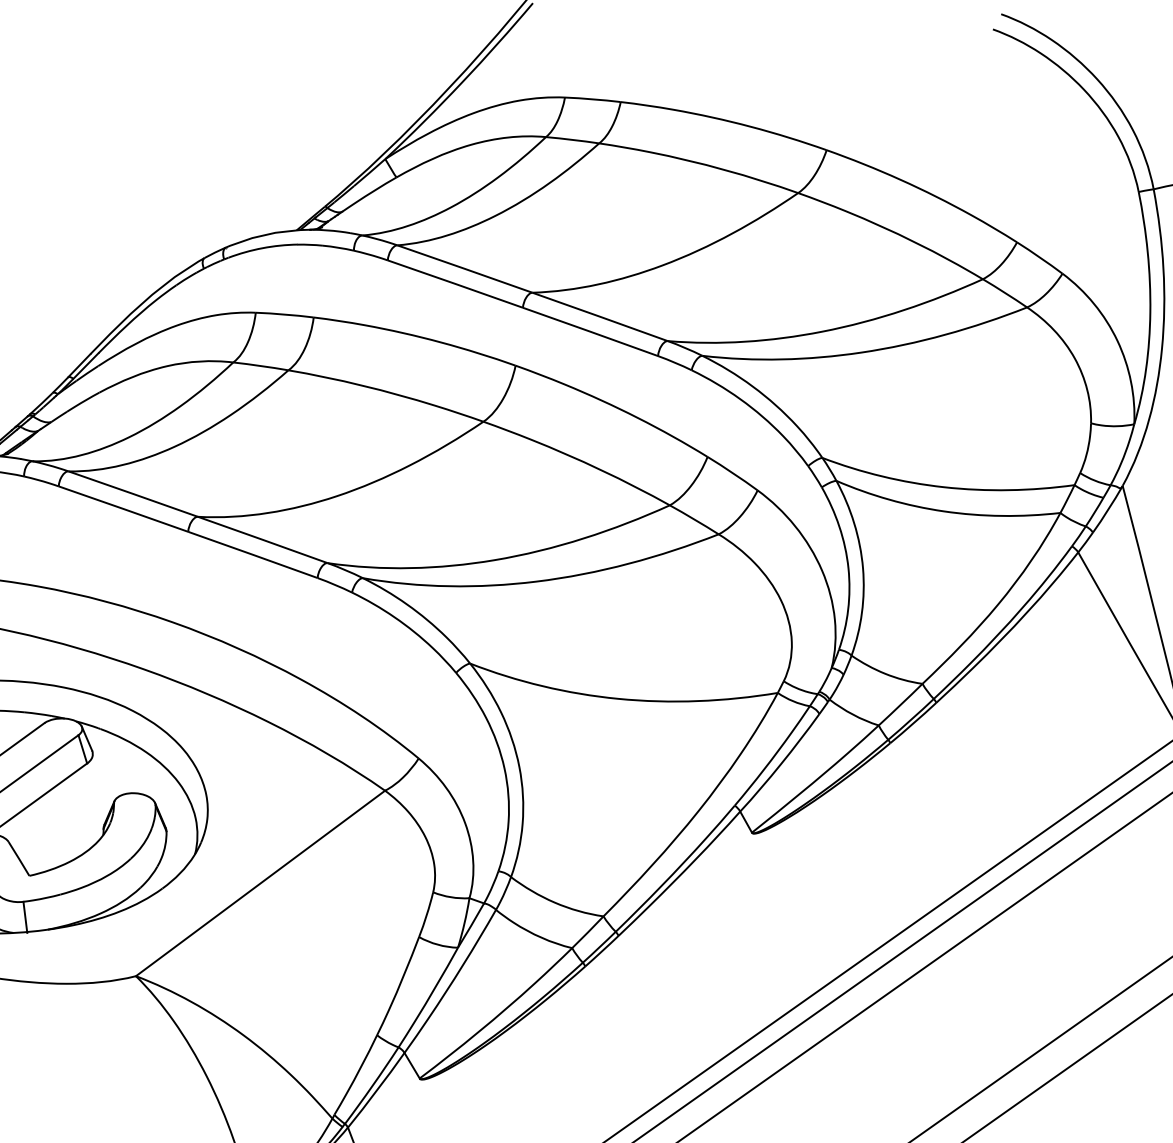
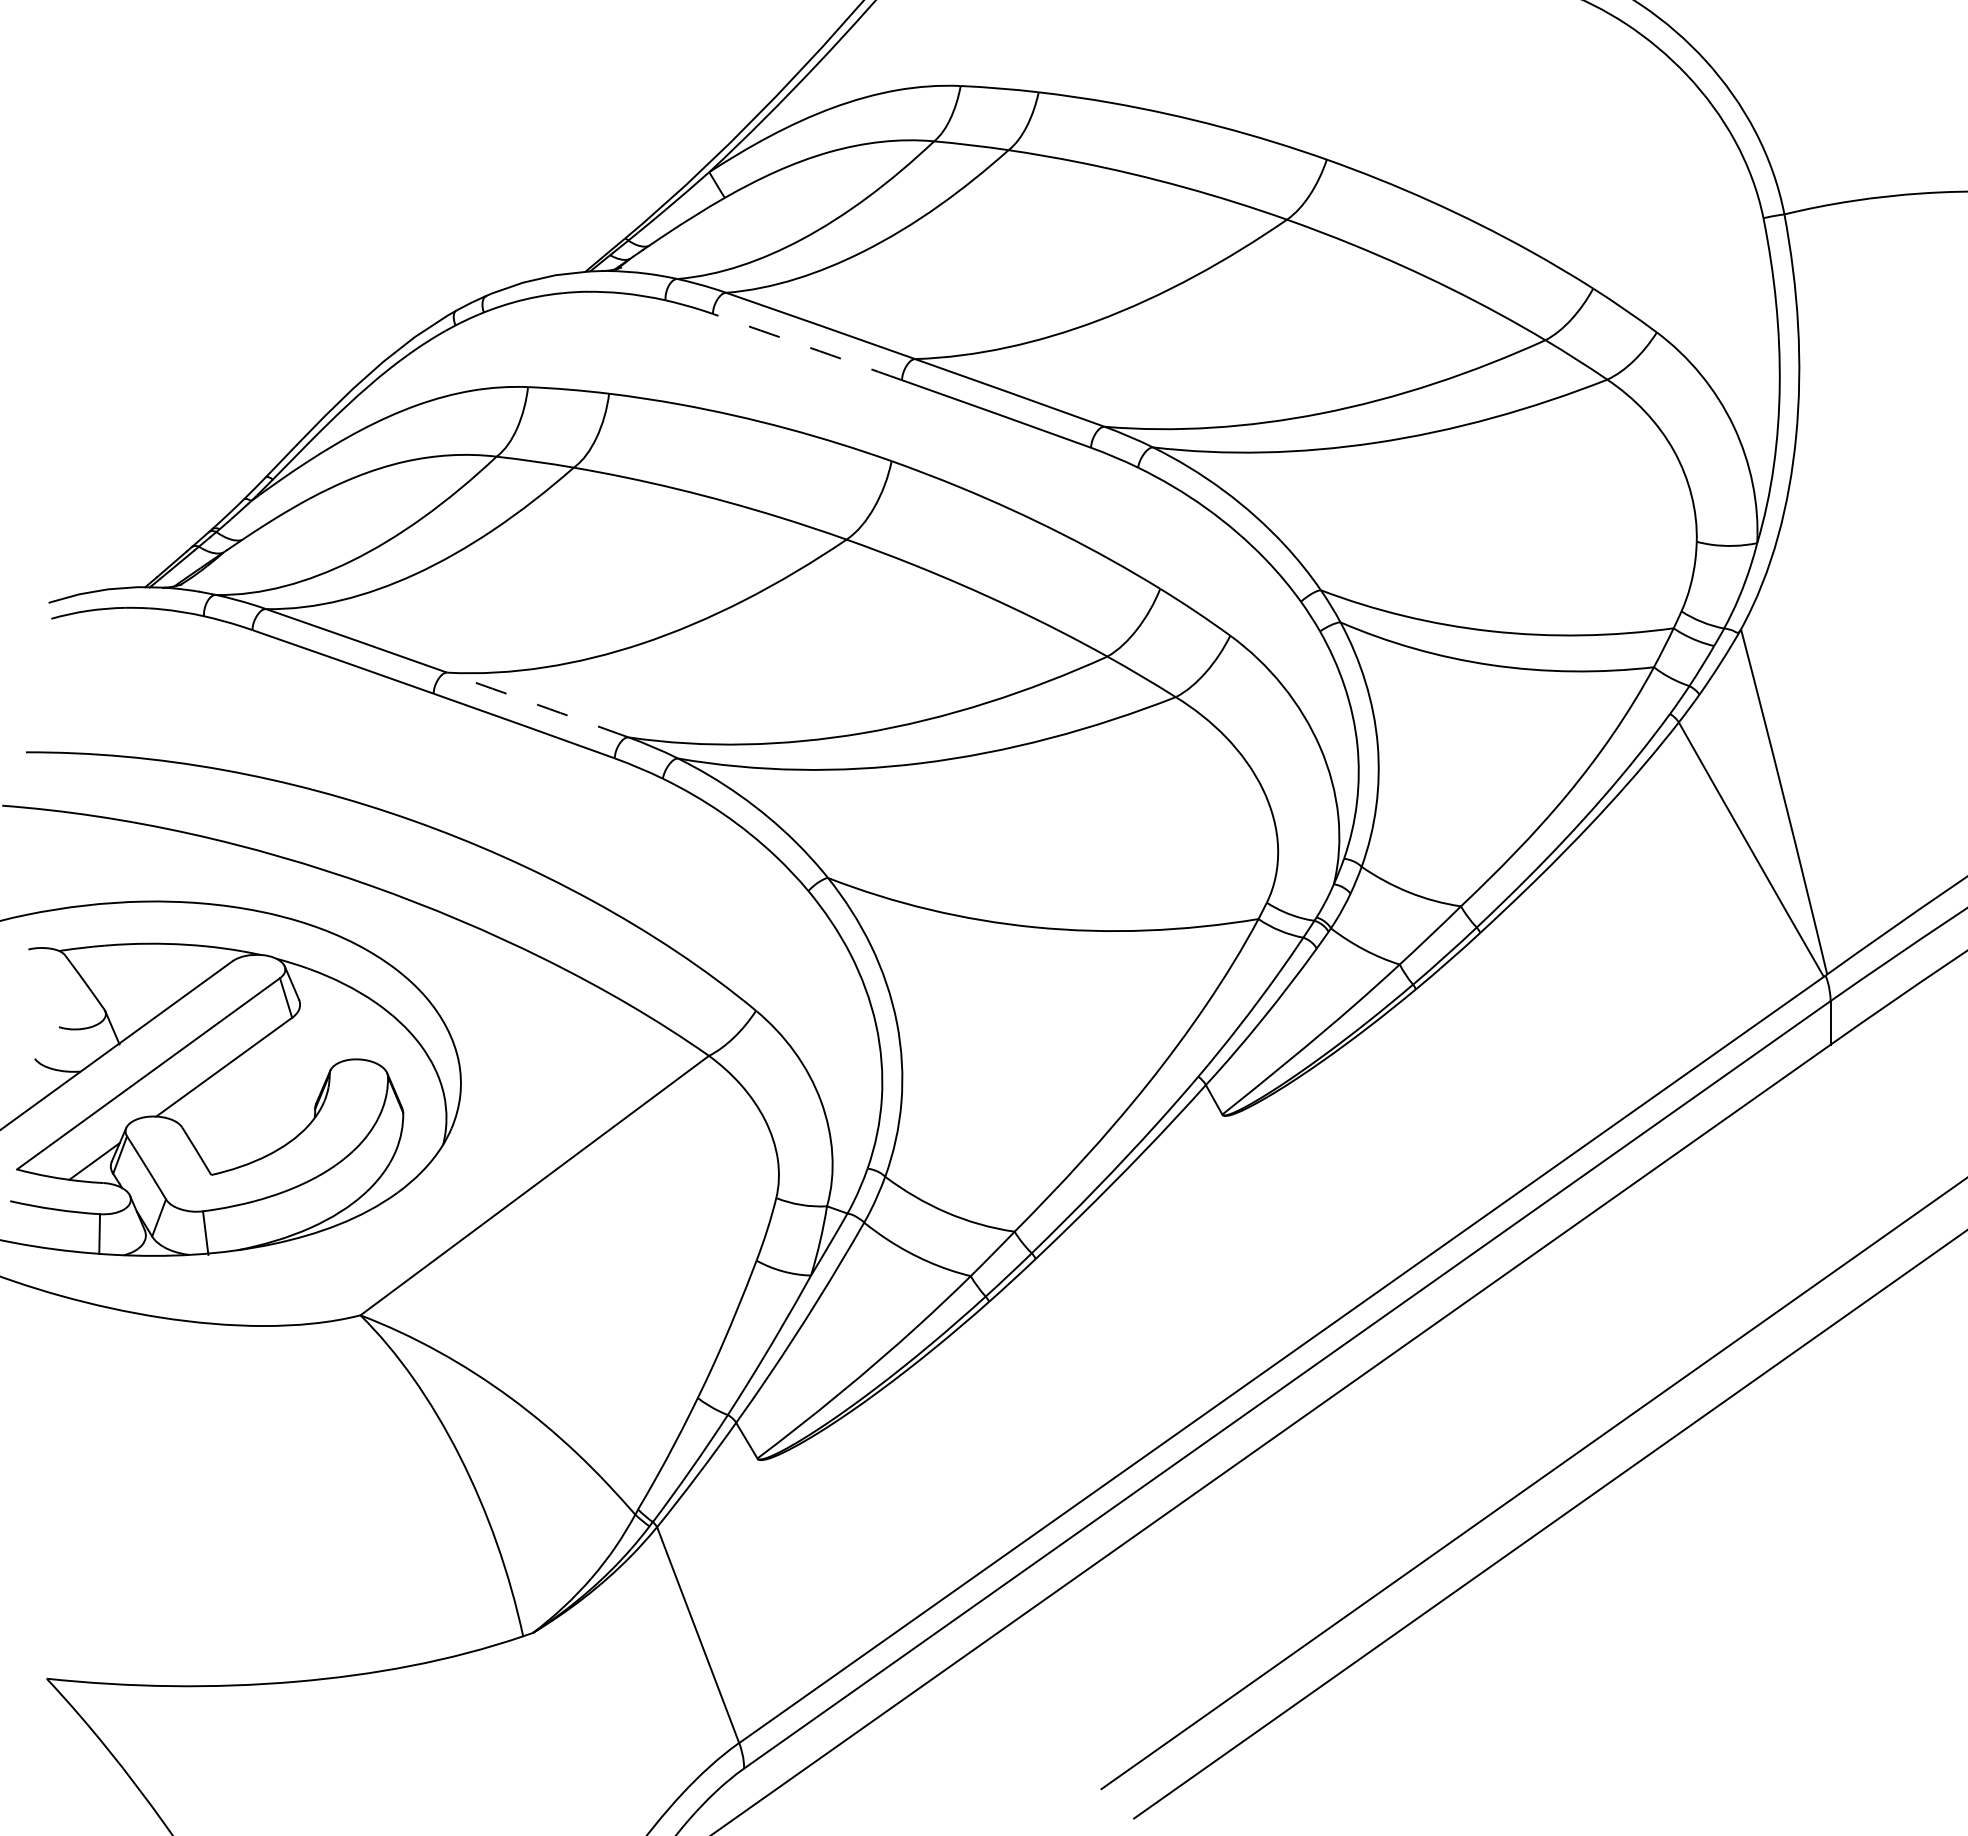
arc: (455, 283) -> (807, 346), solid -> dashed
arc: (262, 539) -> (537, 704), solid -> dashed

